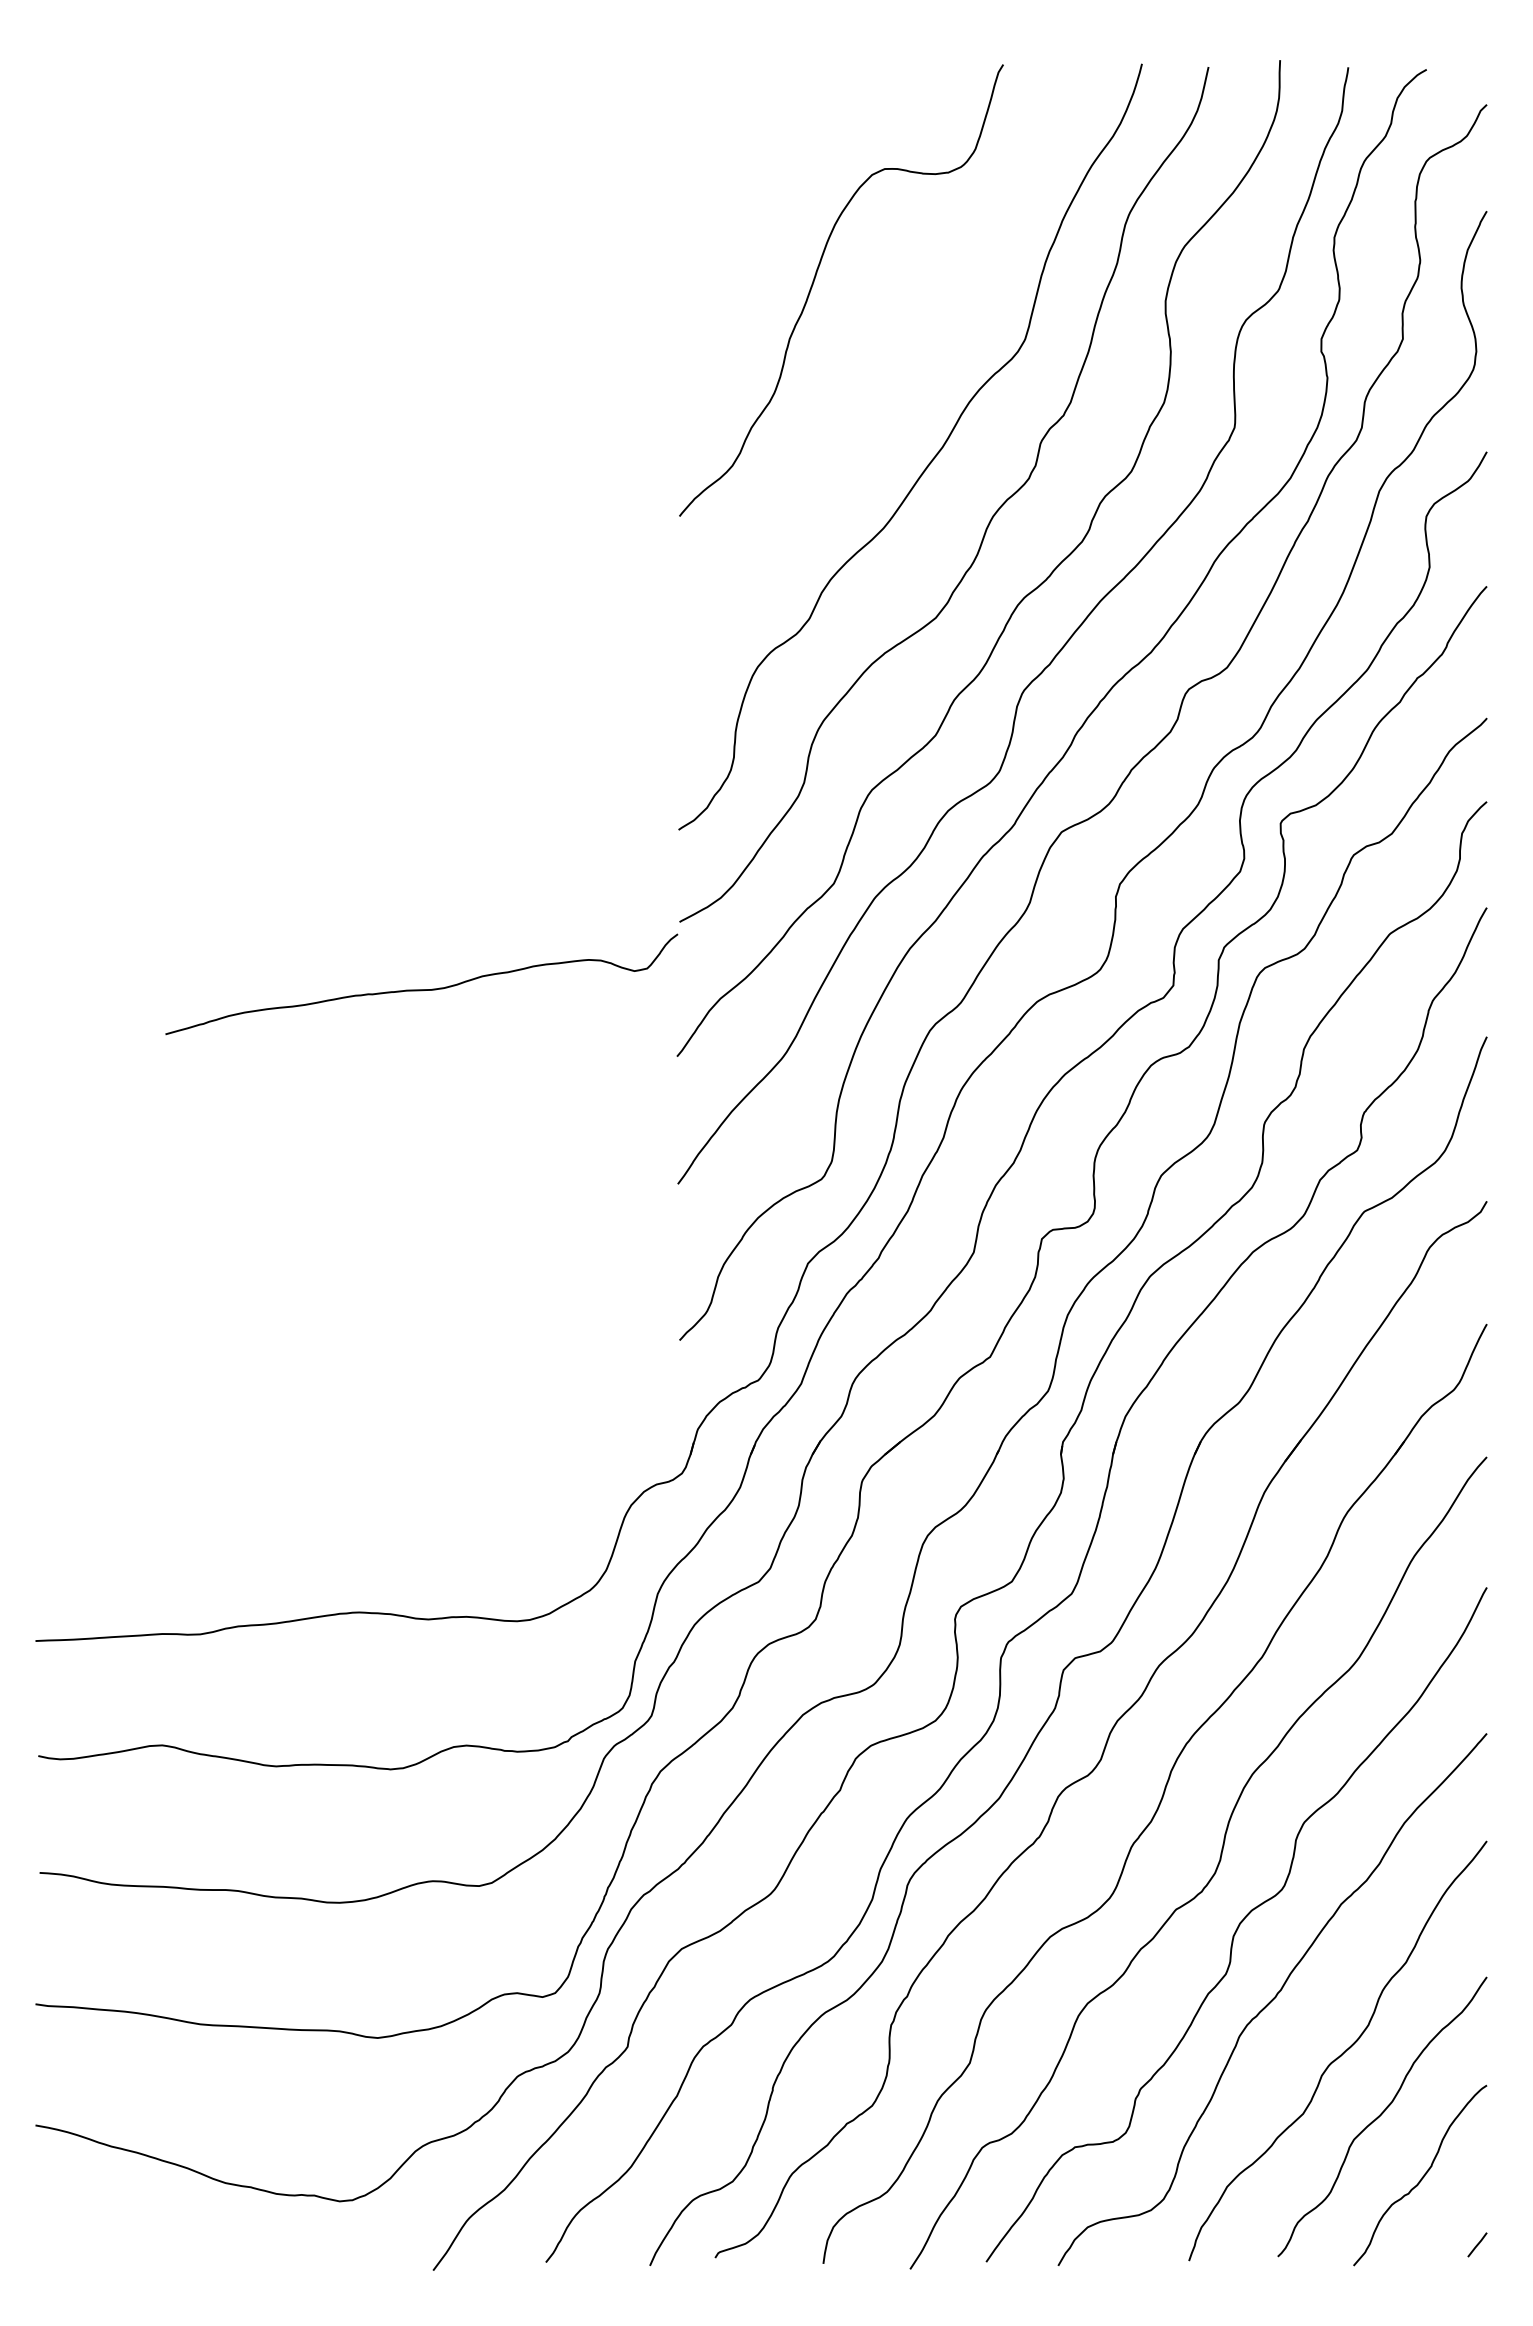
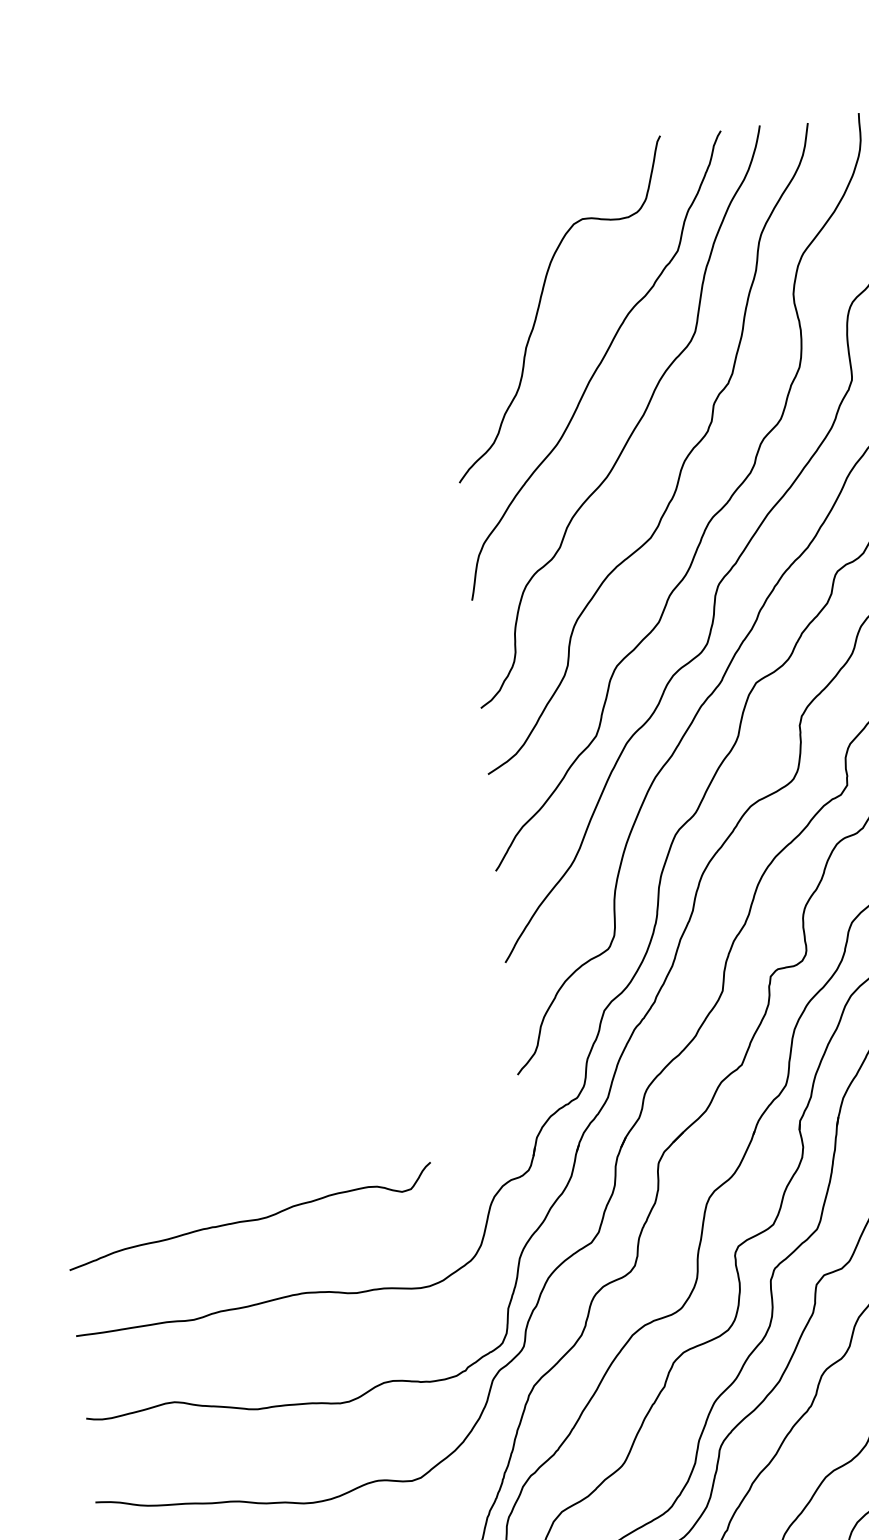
curve: (886, 373) -> (598, 365), added
curve: (421, 989) -> (250, 1220), moved

